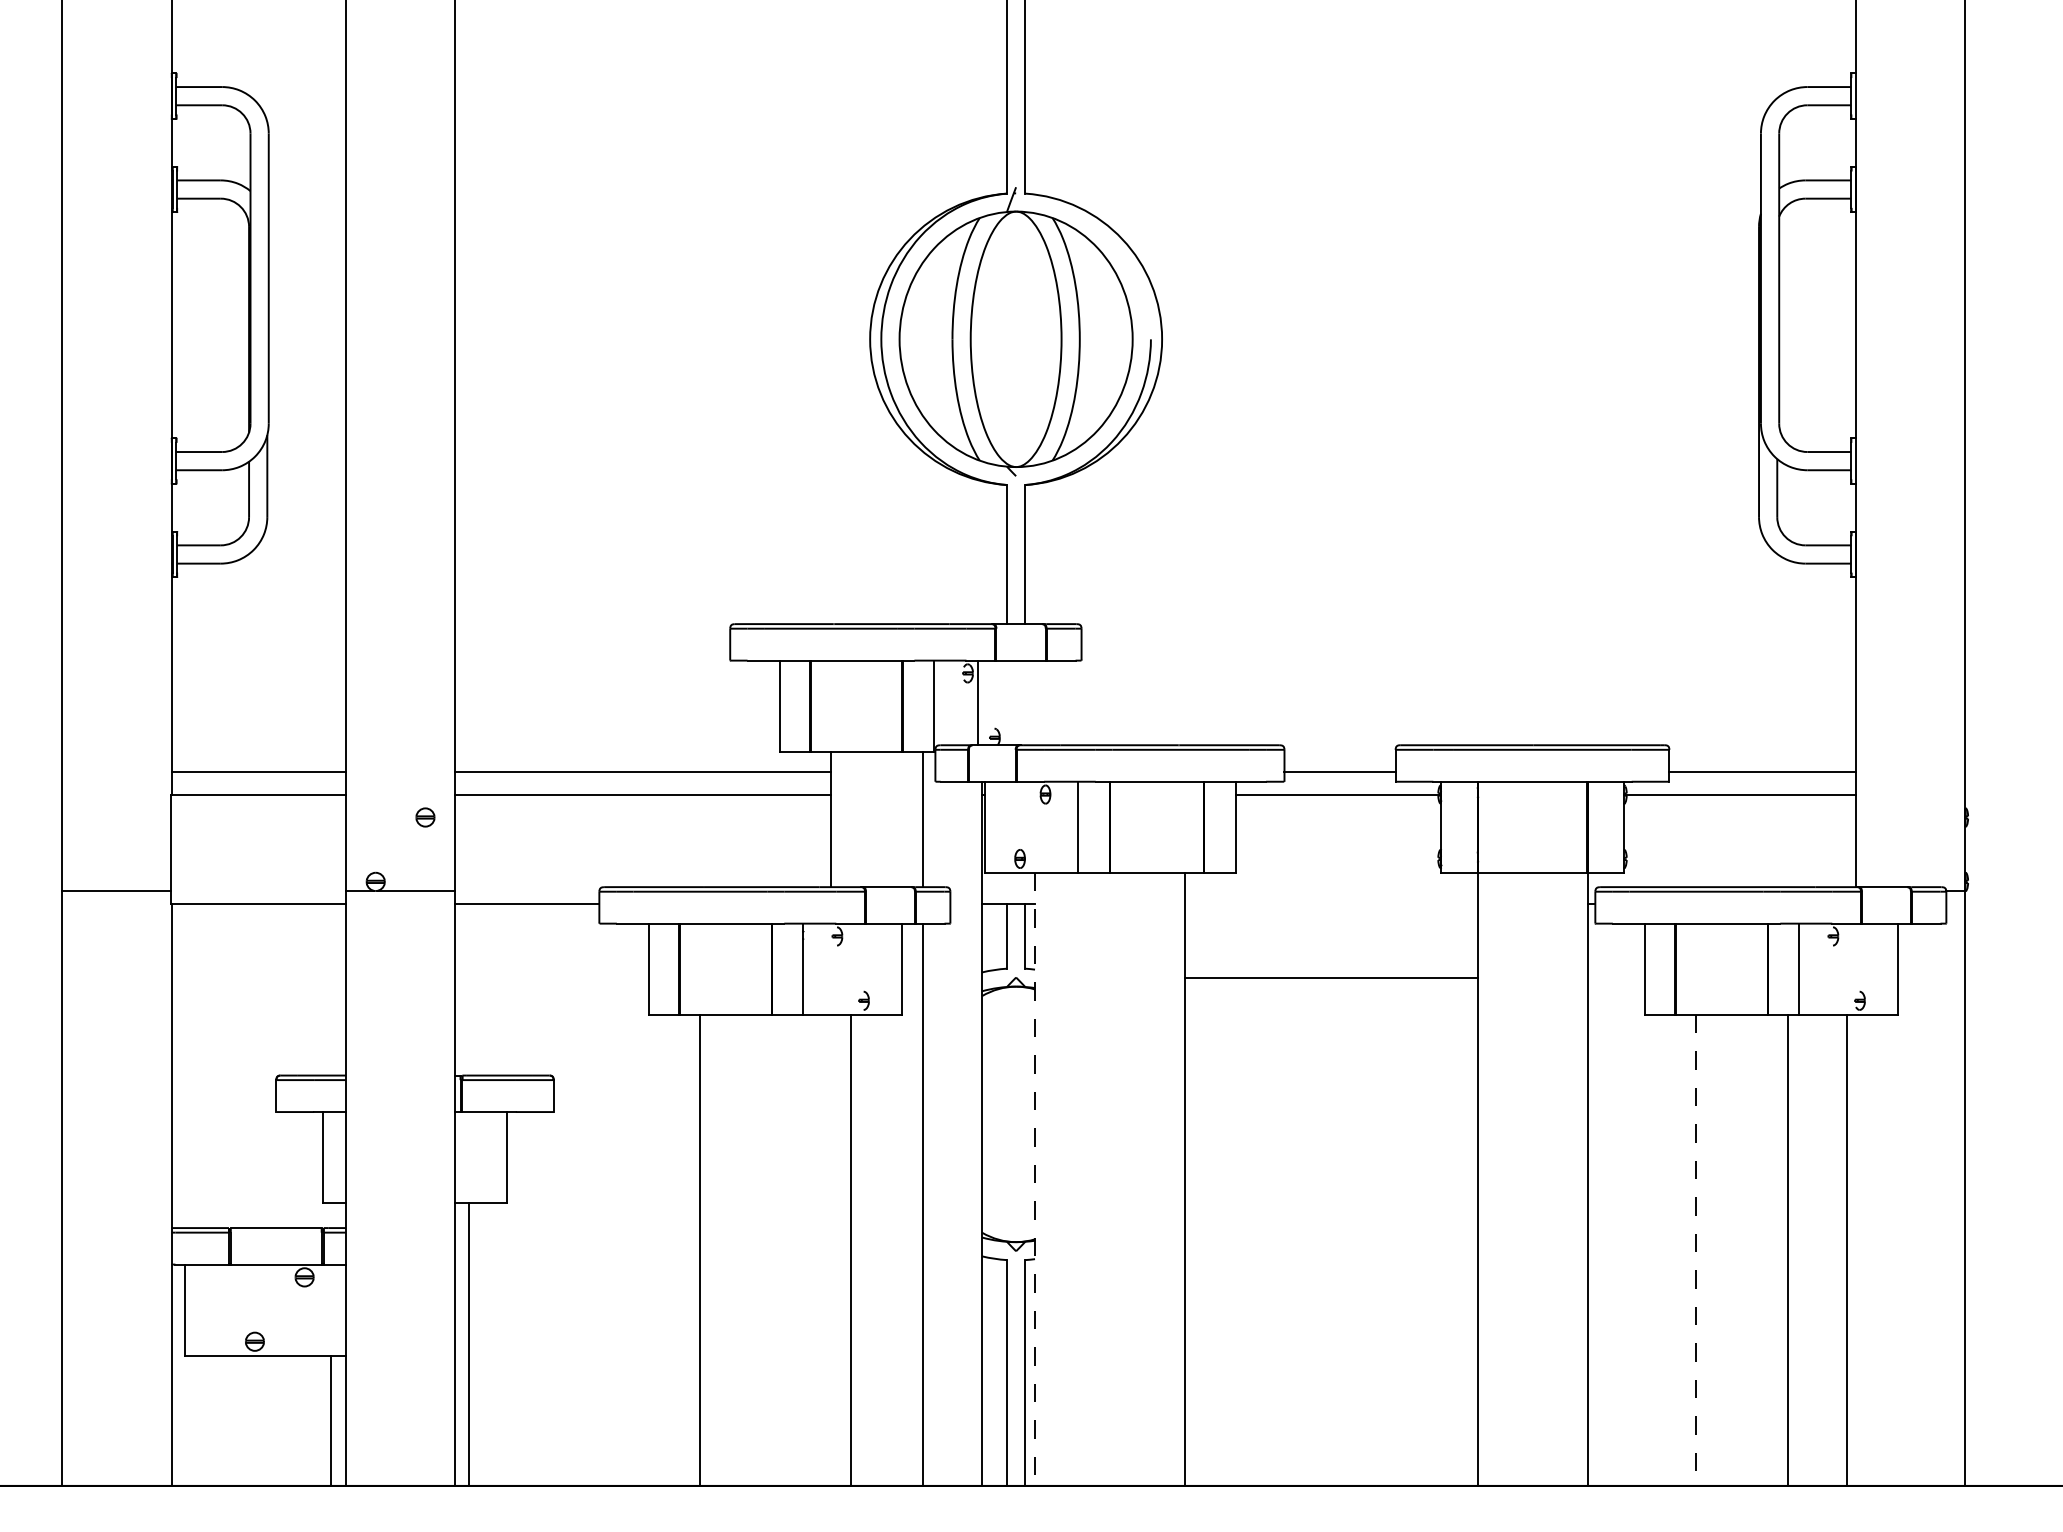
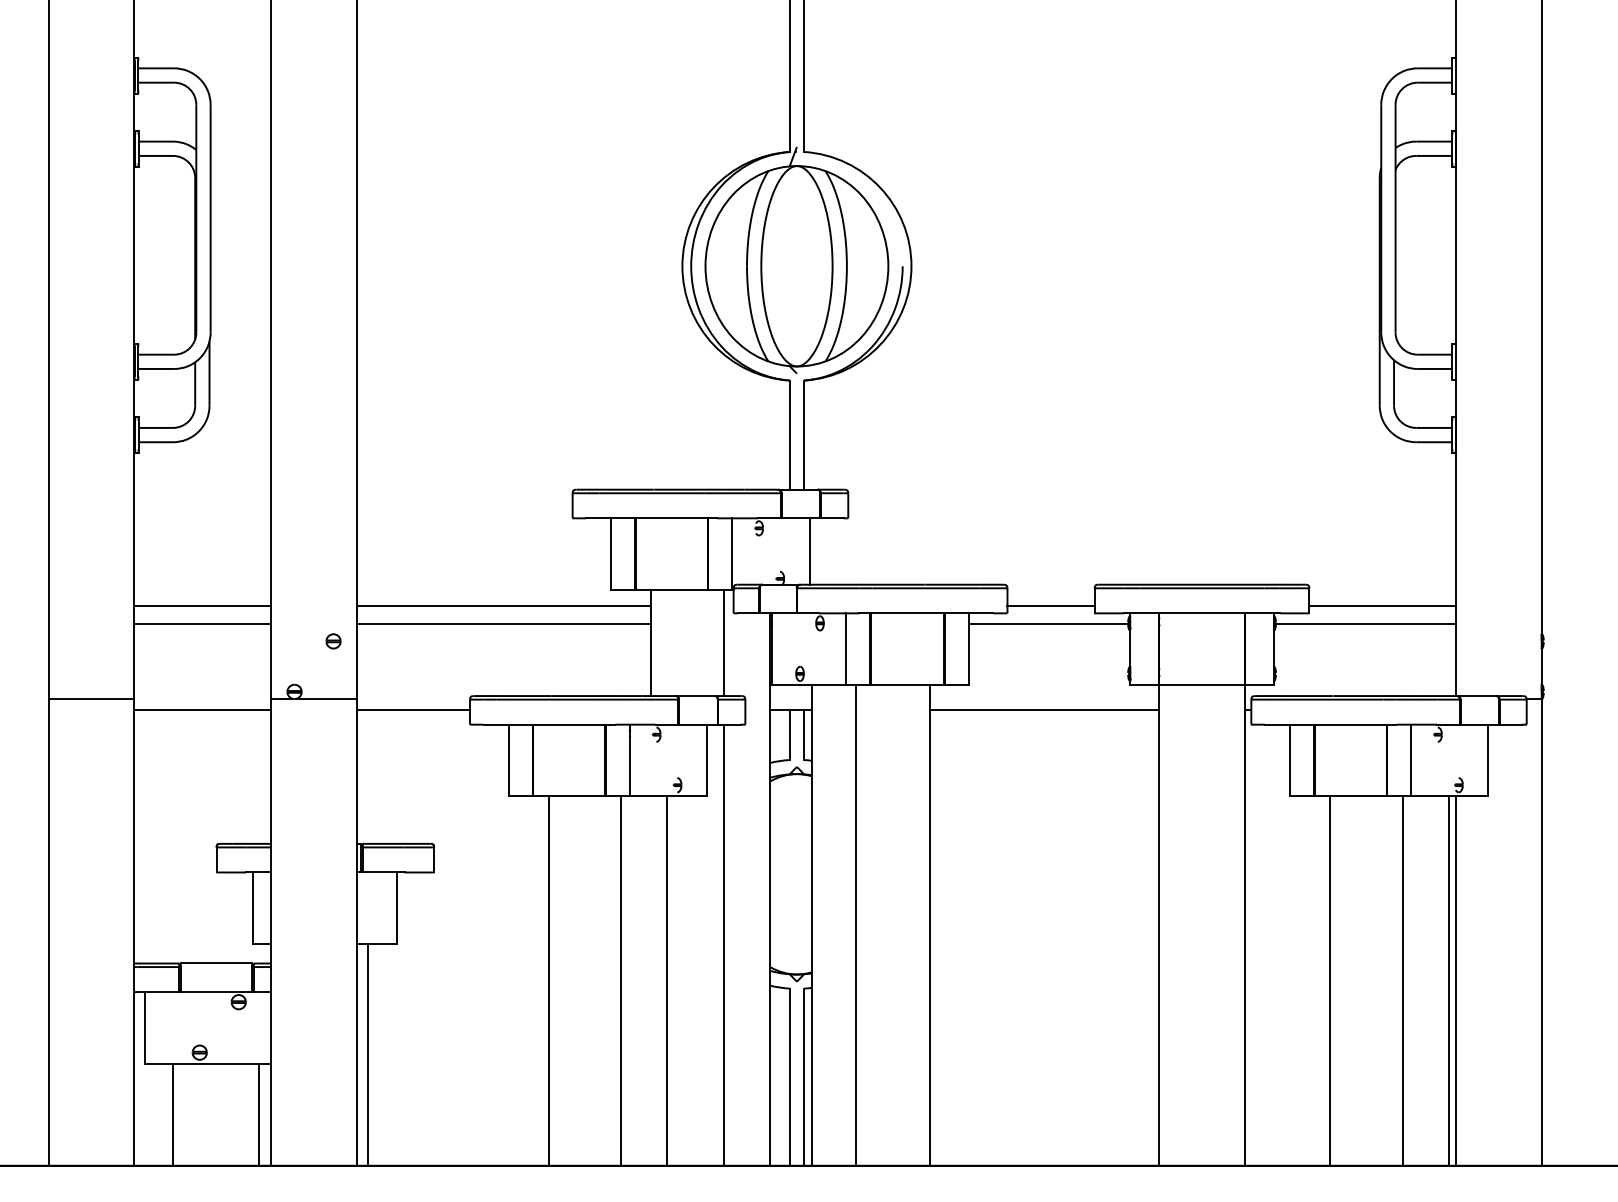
line: (977, 702) -> (809, 551), moved
line: (1331, 978) -> (1044, 709), moved
line: (1090, 1178) -> (855, 924), added
line: (1034, 1179) -> (811, 925), dashed -> solid
line: (792, 1249) -> (621, 980), added
line: (1696, 1249) -> (1330, 980), dashed -> solid
line: (1855, 1249) -> (1455, 980), added
line: (221, 1420) -> (173, 1114), added

